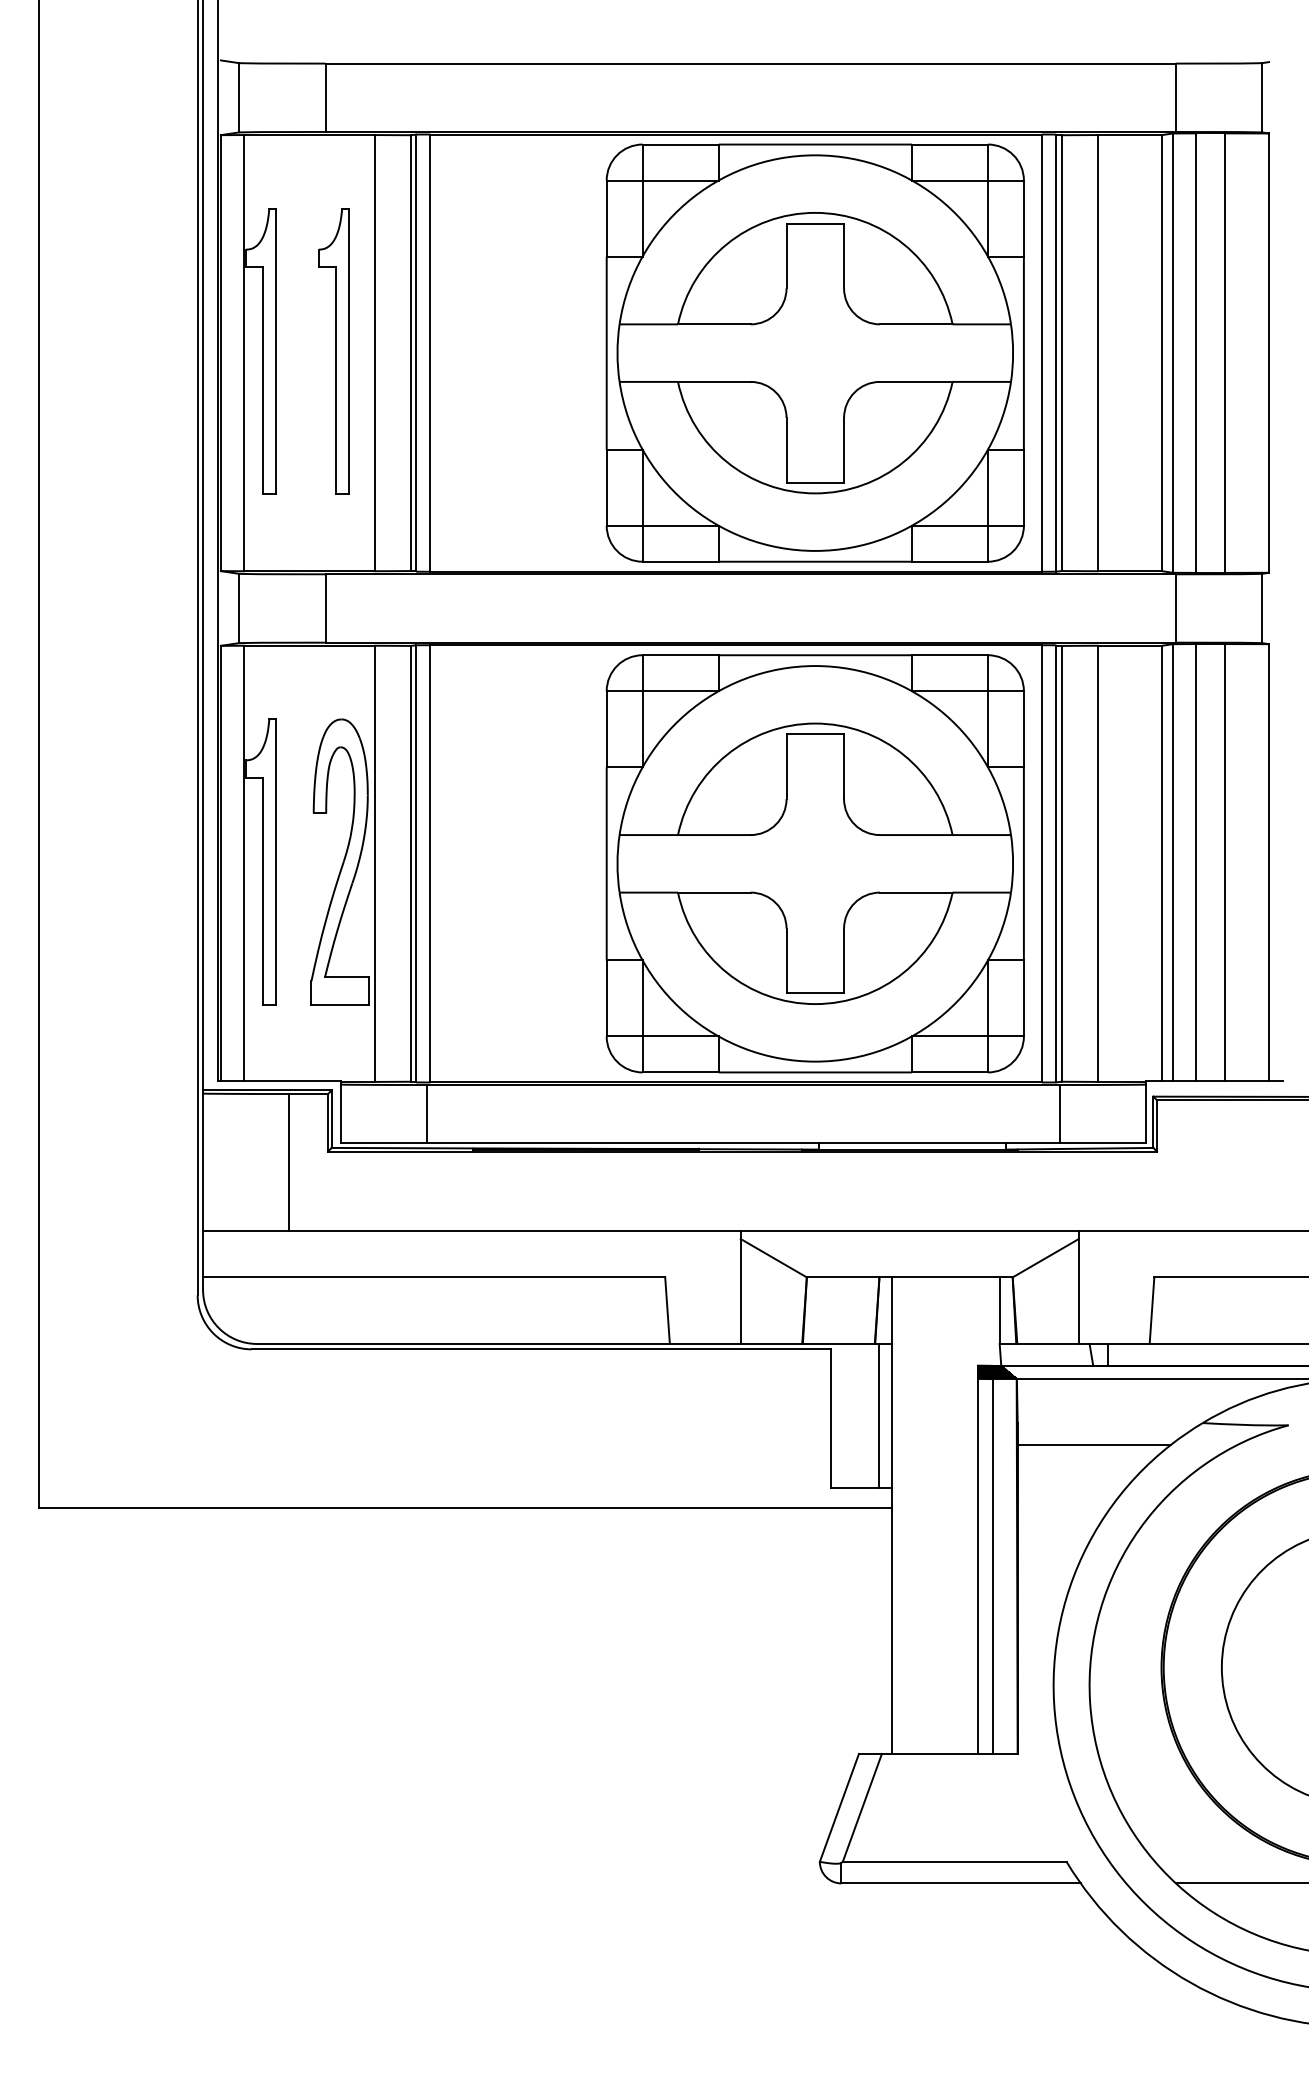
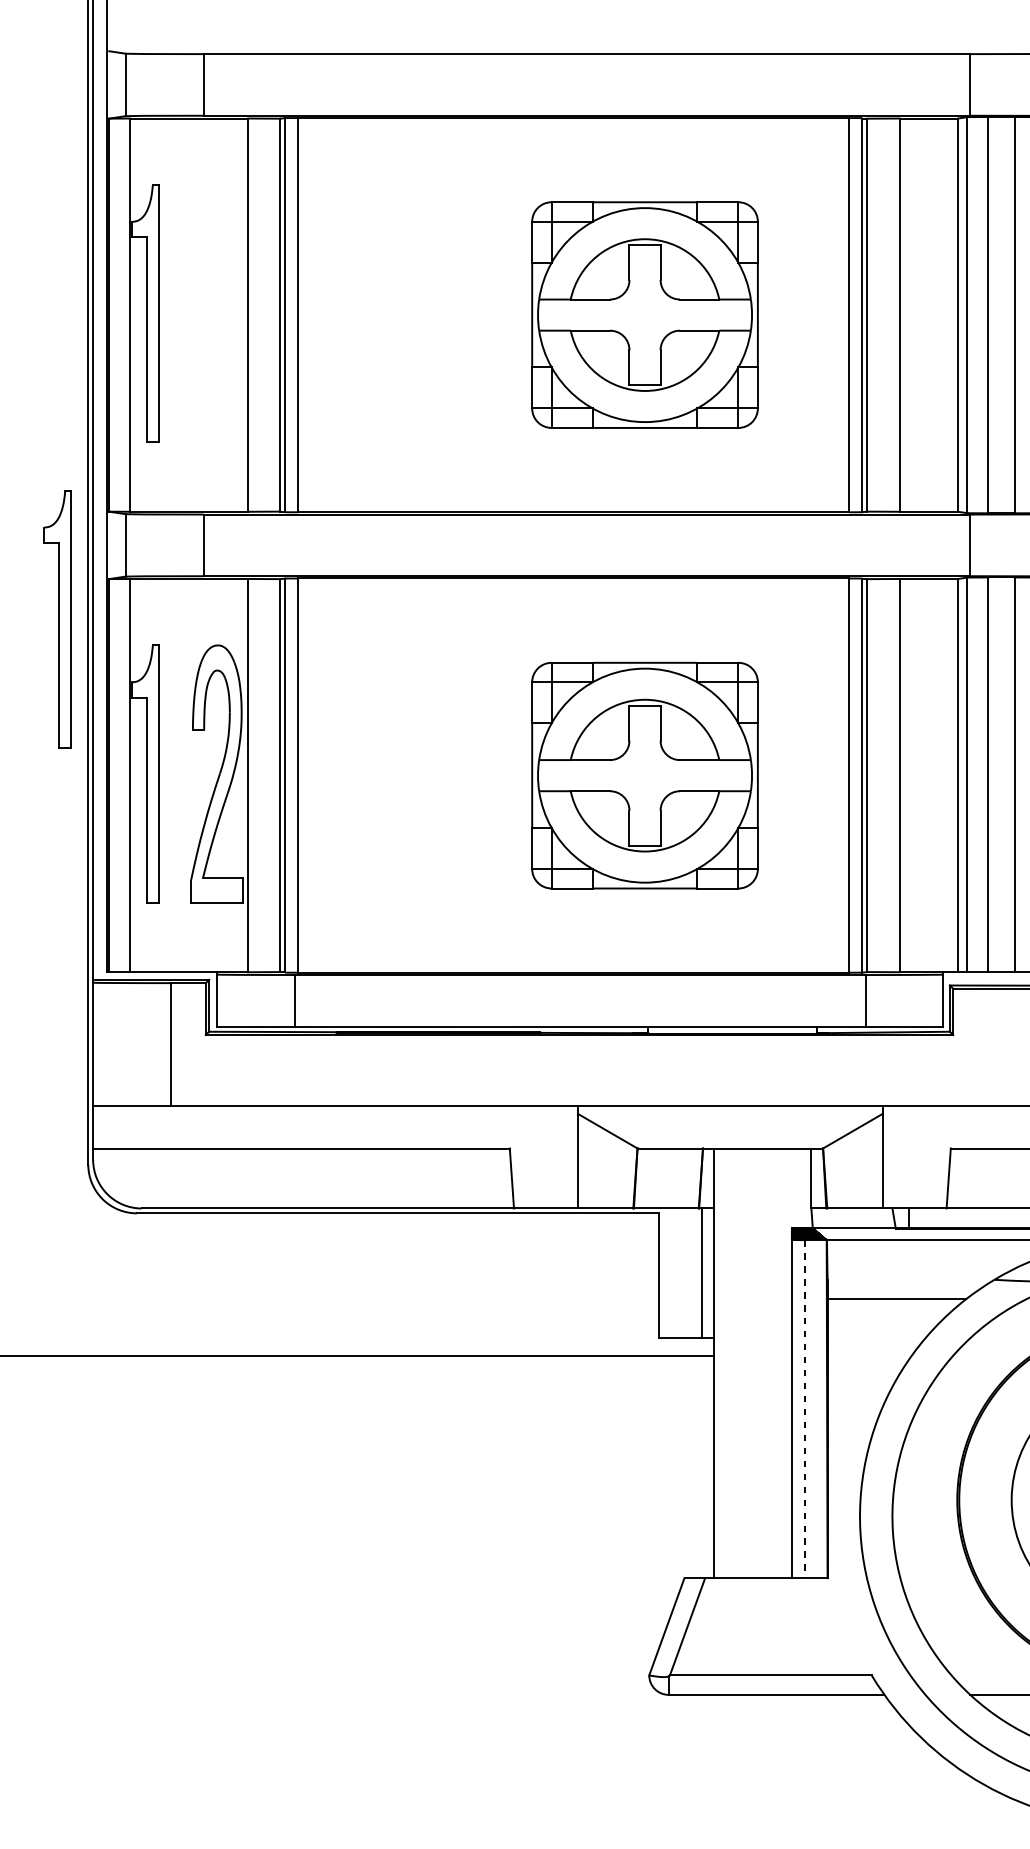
part: (333, 351) -> (57, 619), moved
part: (814, 352) -> (644, 314), size x0.6
part: (814, 863) -> (644, 775), size x0.6
line: (992, 1567) -> (804, 1410), solid -> dashed

